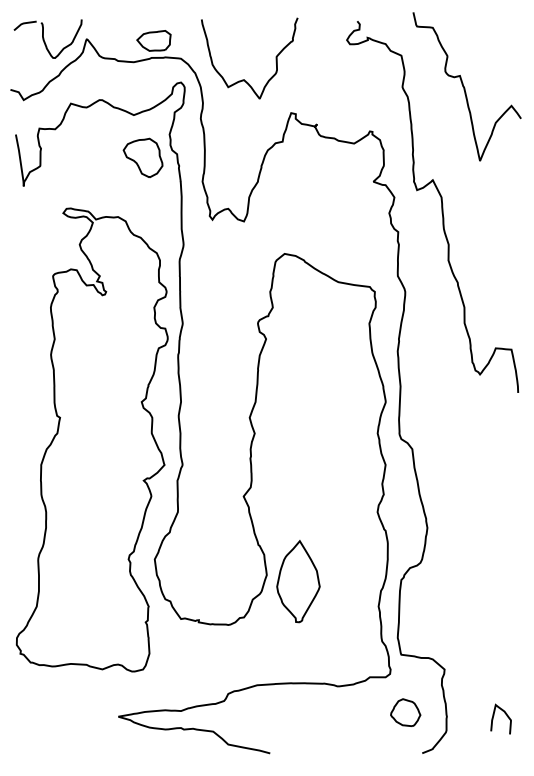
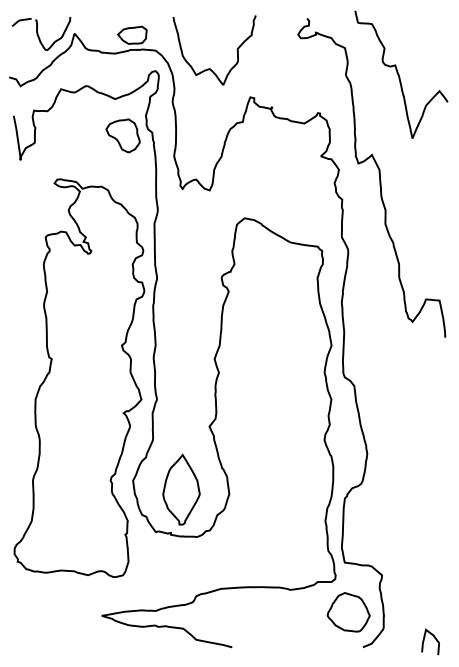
part: (298, 581) -> (181, 489), moved
part: (405, 712) -> (348, 612), size x1.67
curve: (504, 713) -> (433, 637), moved

